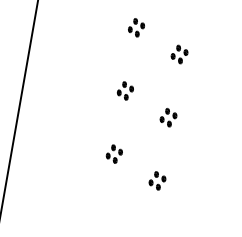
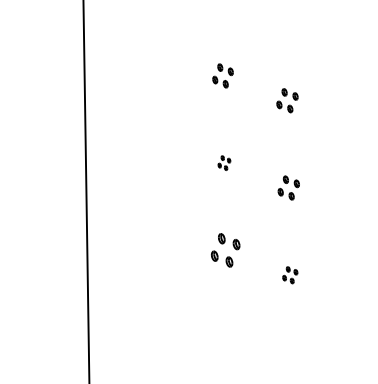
part: (125, 90) -> (224, 162), size x0.6
part: (114, 154) -> (225, 250), size x1.4
part: (157, 180) -> (290, 274), size x0.7

